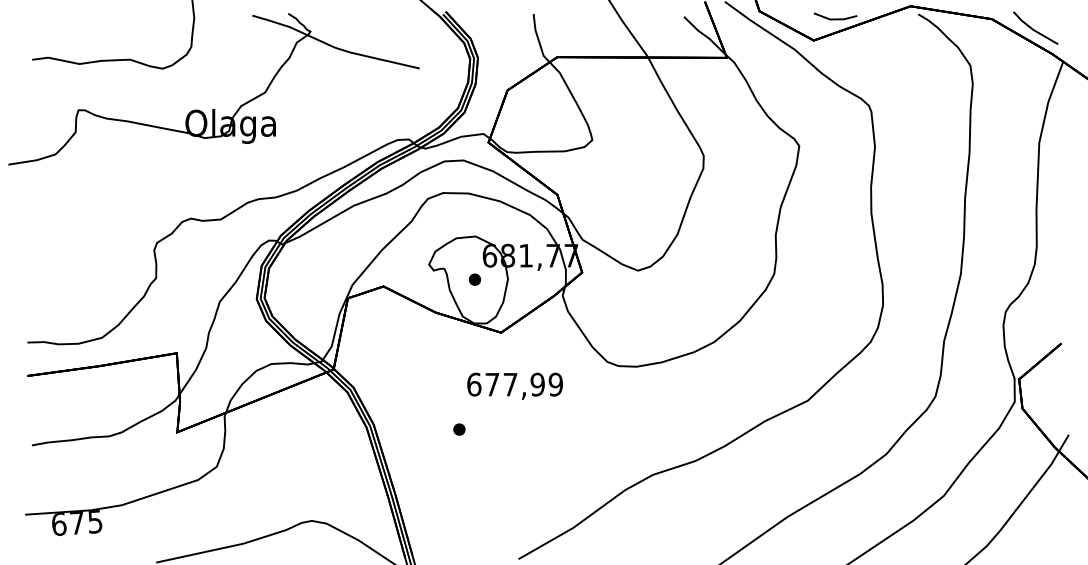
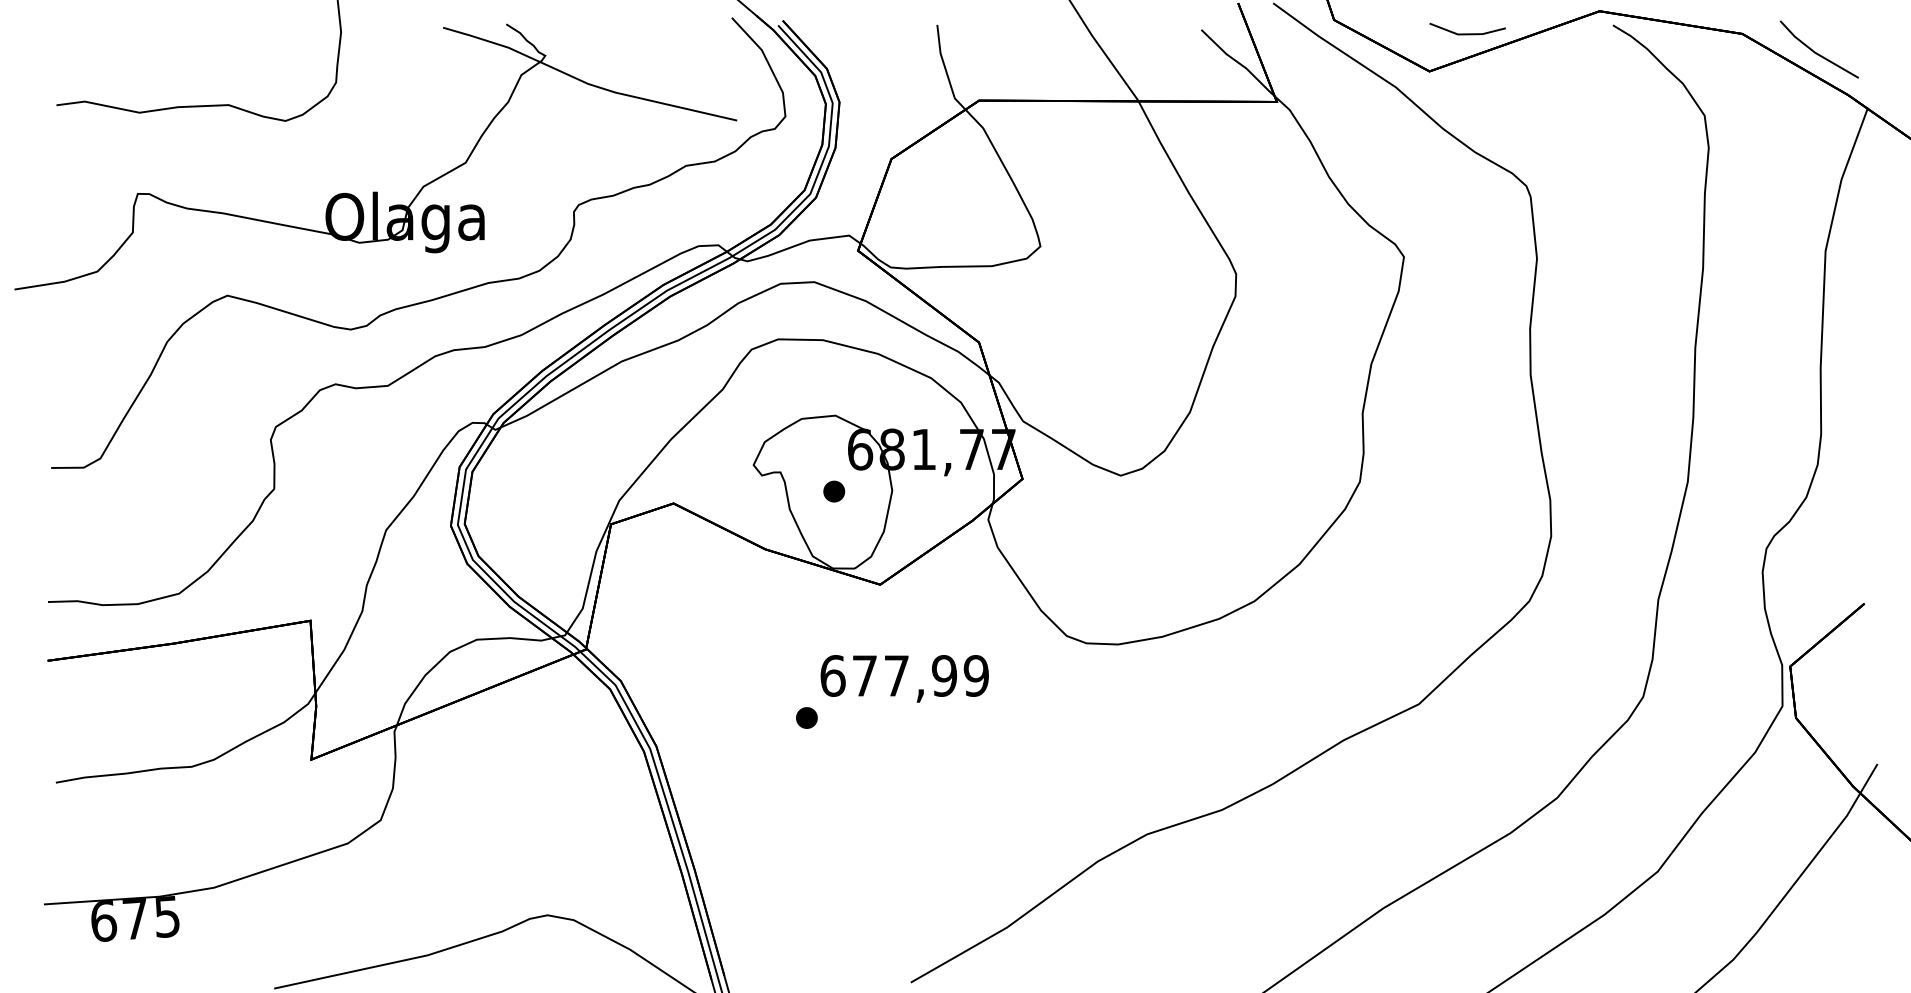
part: (249, 168) -> (438, 296), added
part: (459, 429) -> (807, 717), moved

